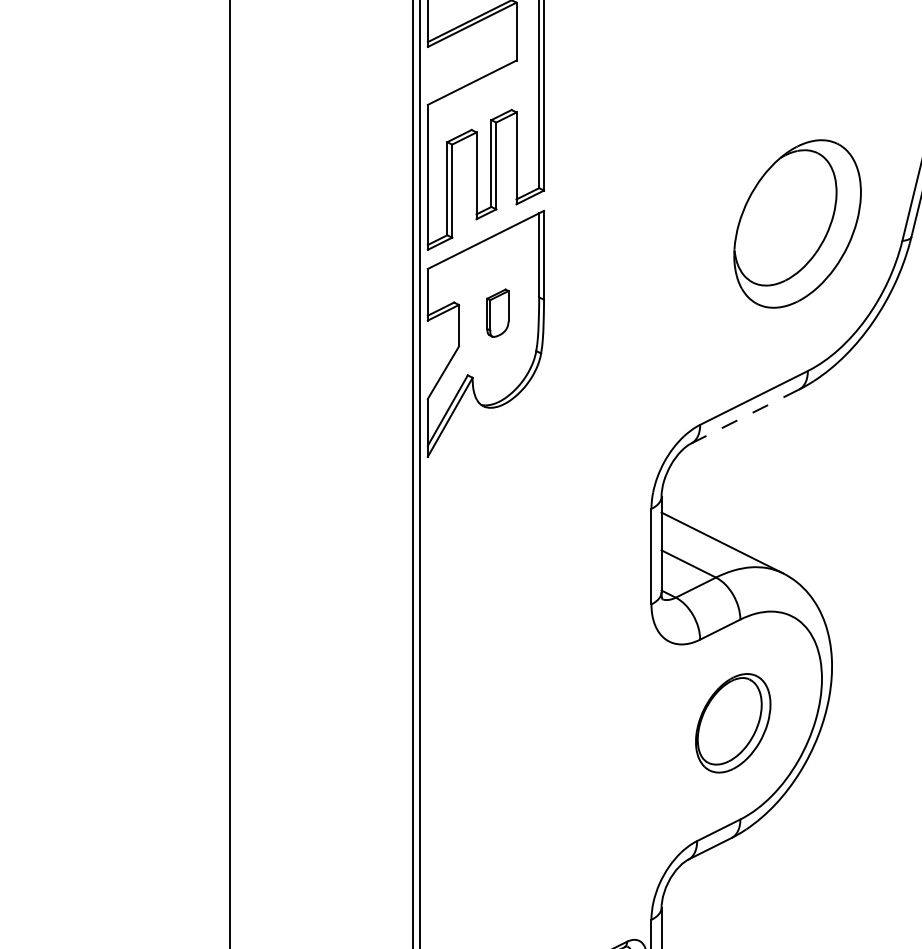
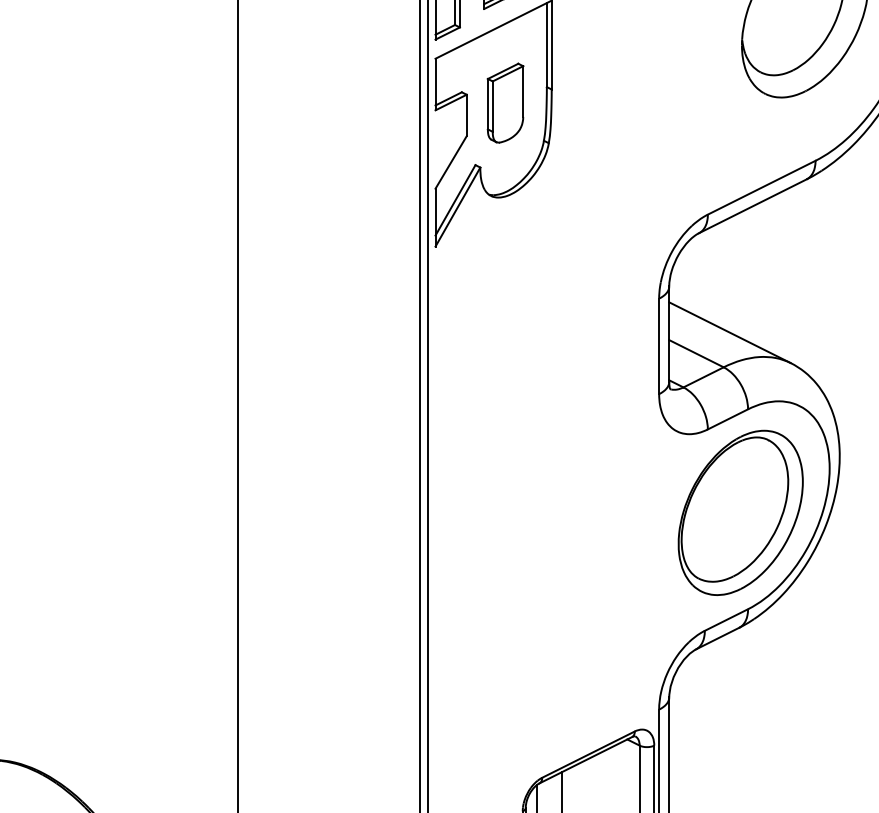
part: (497, 312) -> (505, 102), size x1.67
line: (744, 416) -> (752, 206), dashed -> solid
part: (733, 723) -> (741, 513), size x1.67

